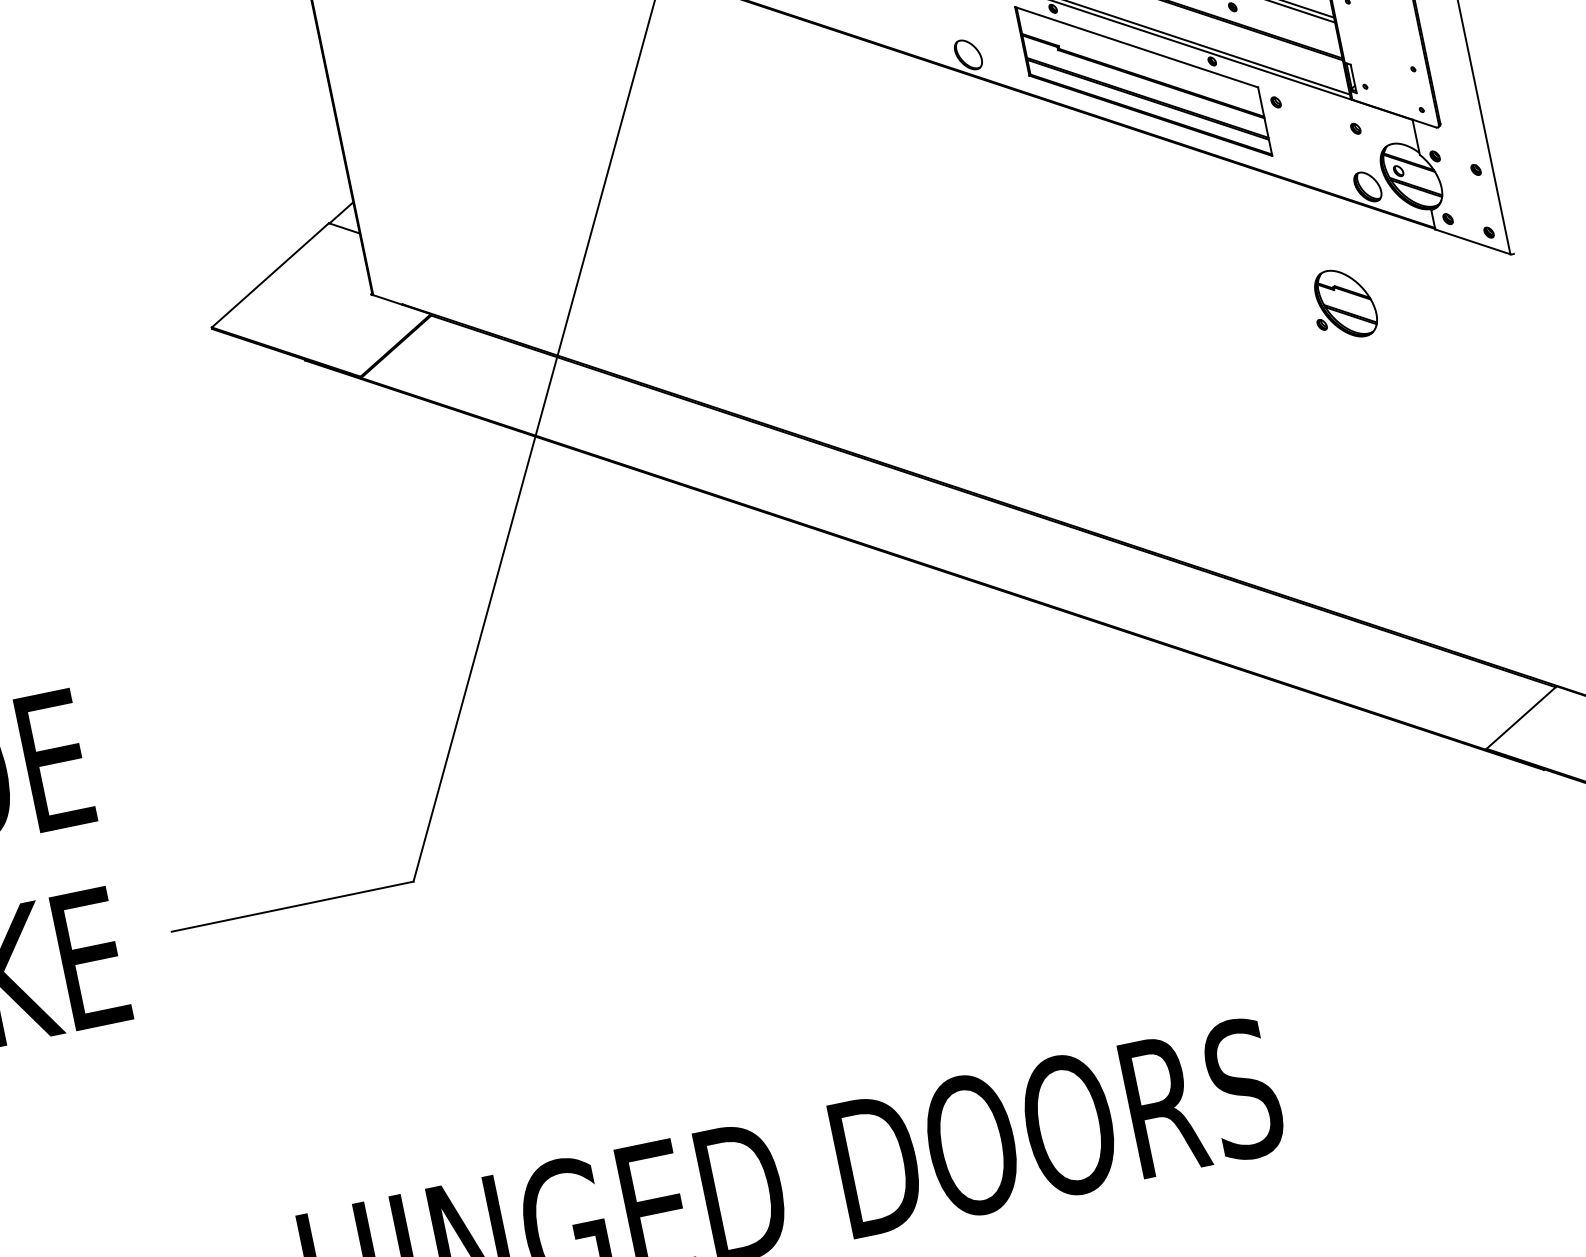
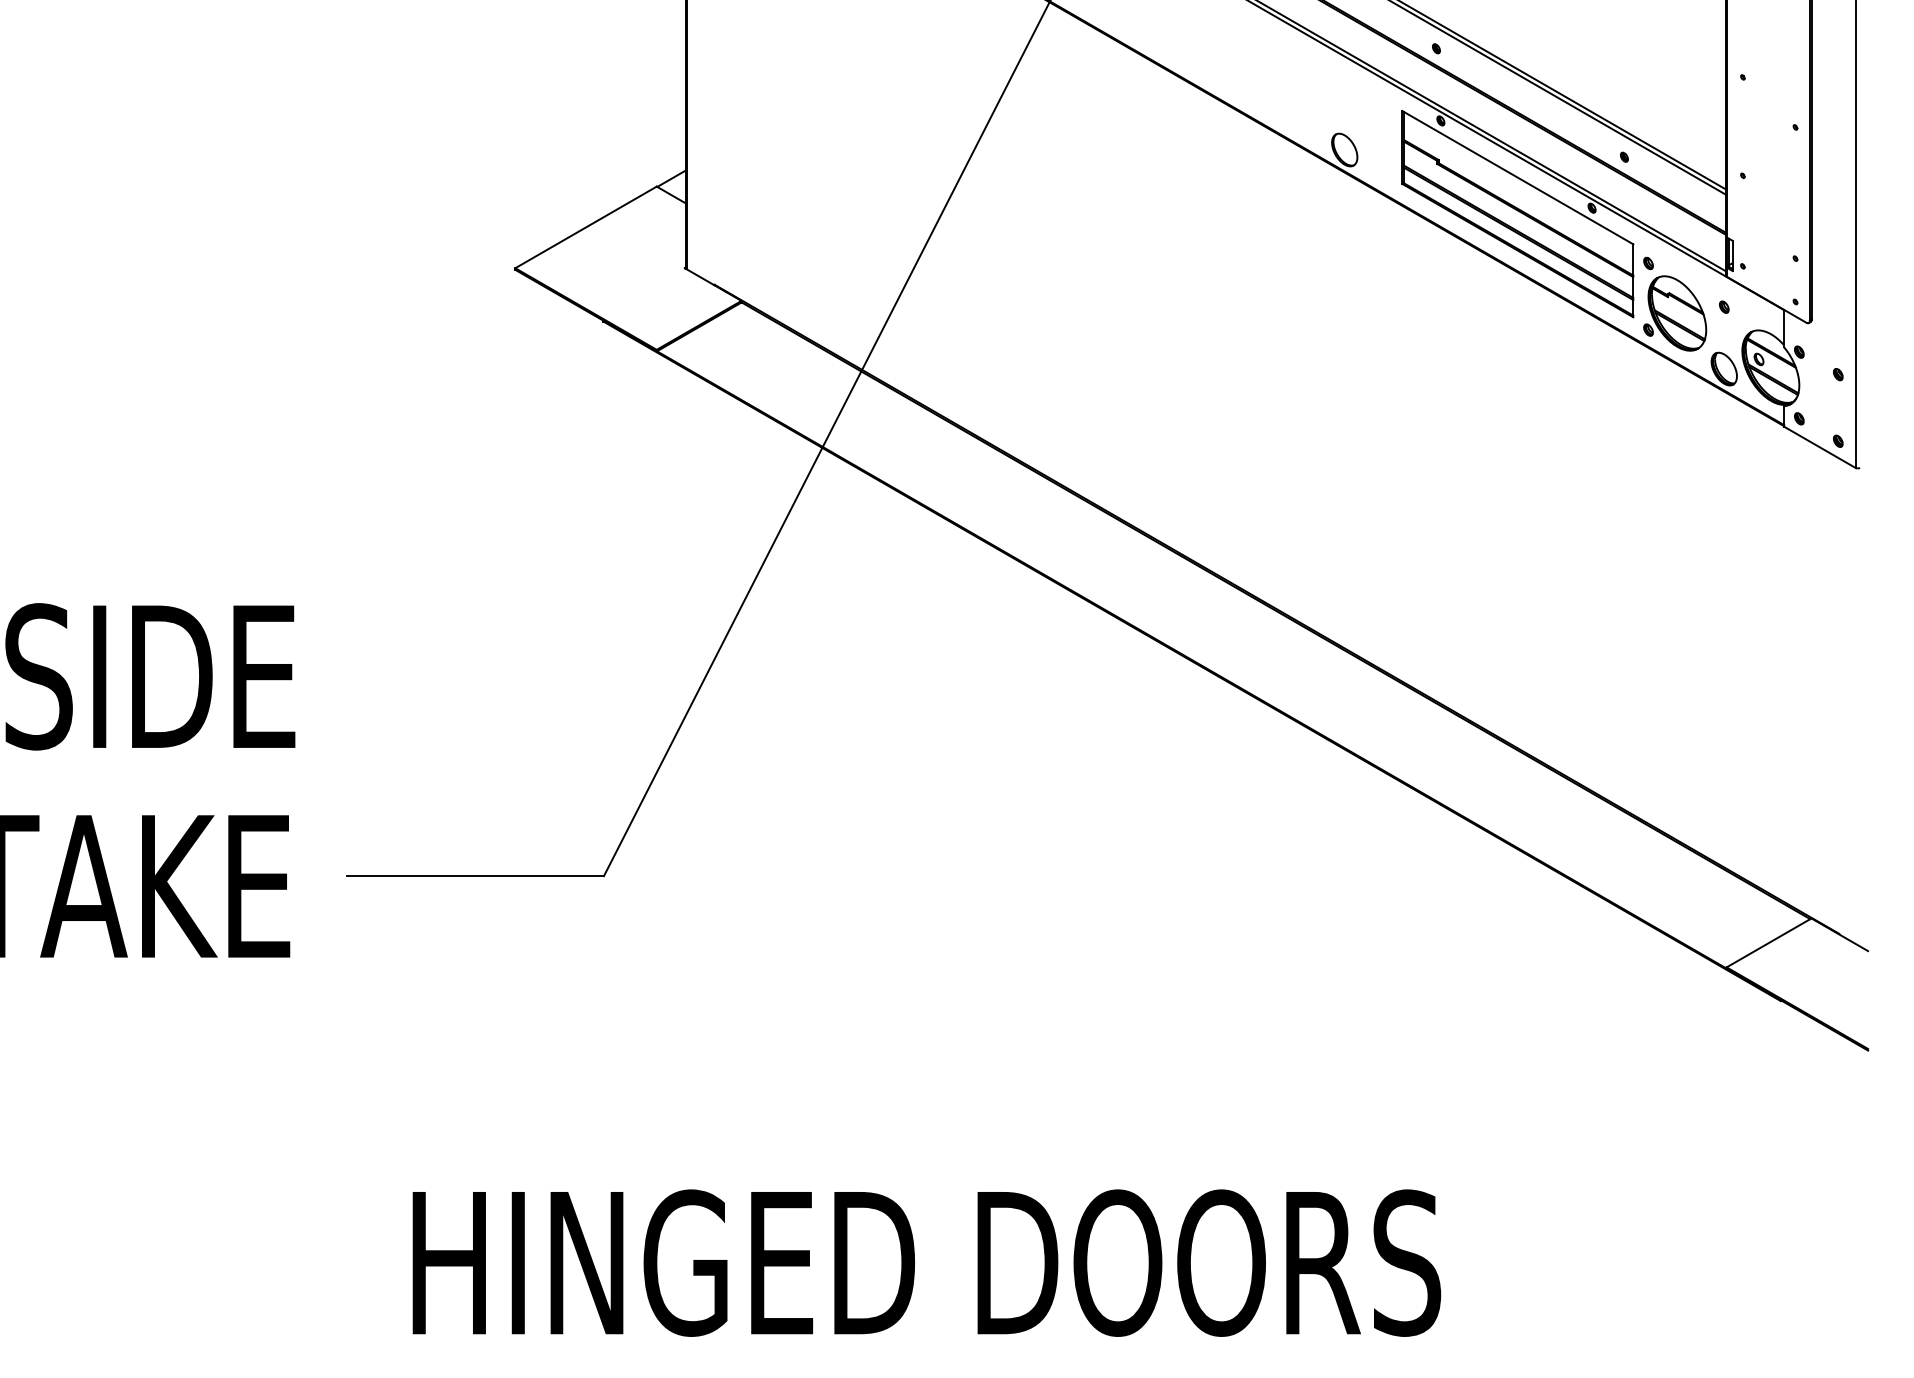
part: (1344, 304) -> (1675, 313), moved

